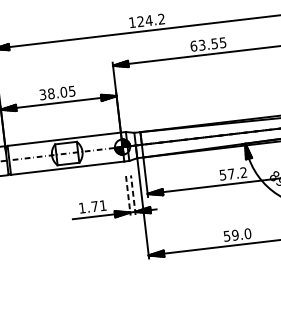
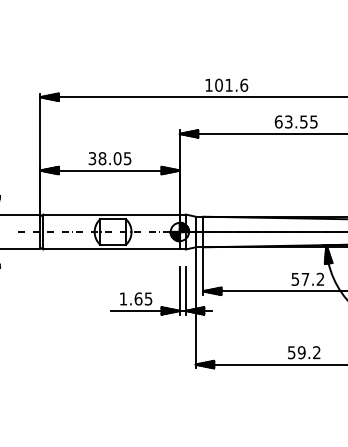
text: (151, 19) -> (231, 84), 124.2 -> 101.6
line: (127, 195) -> (179, 290), dashed -> solid
line: (132, 195) -> (185, 290), dashed -> solid
text: (98, 205) -> (143, 298), 1.71 -> 1.65
text: (247, 233) -> (316, 352), 59.0 -> 59.2

